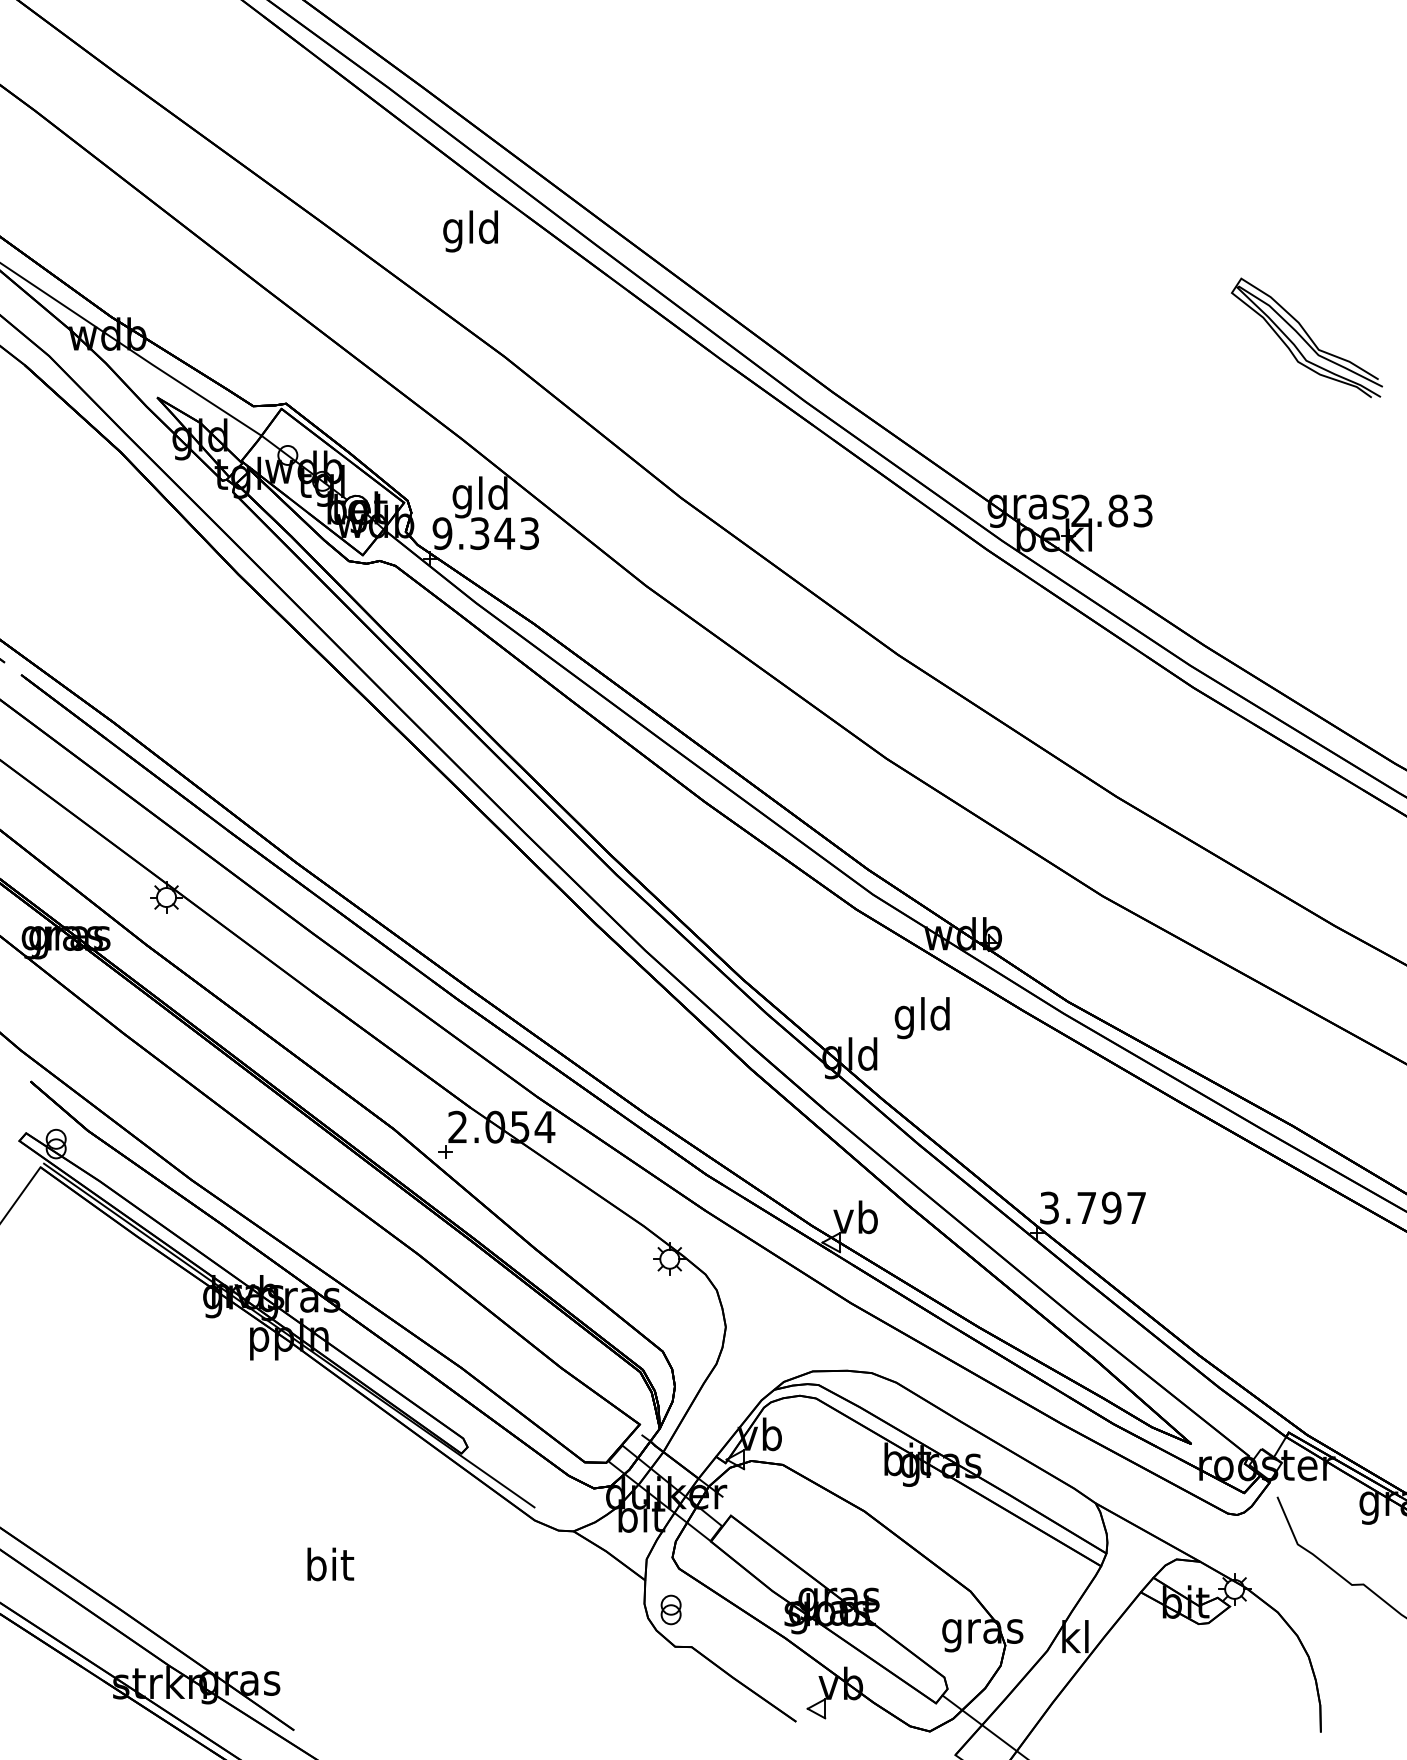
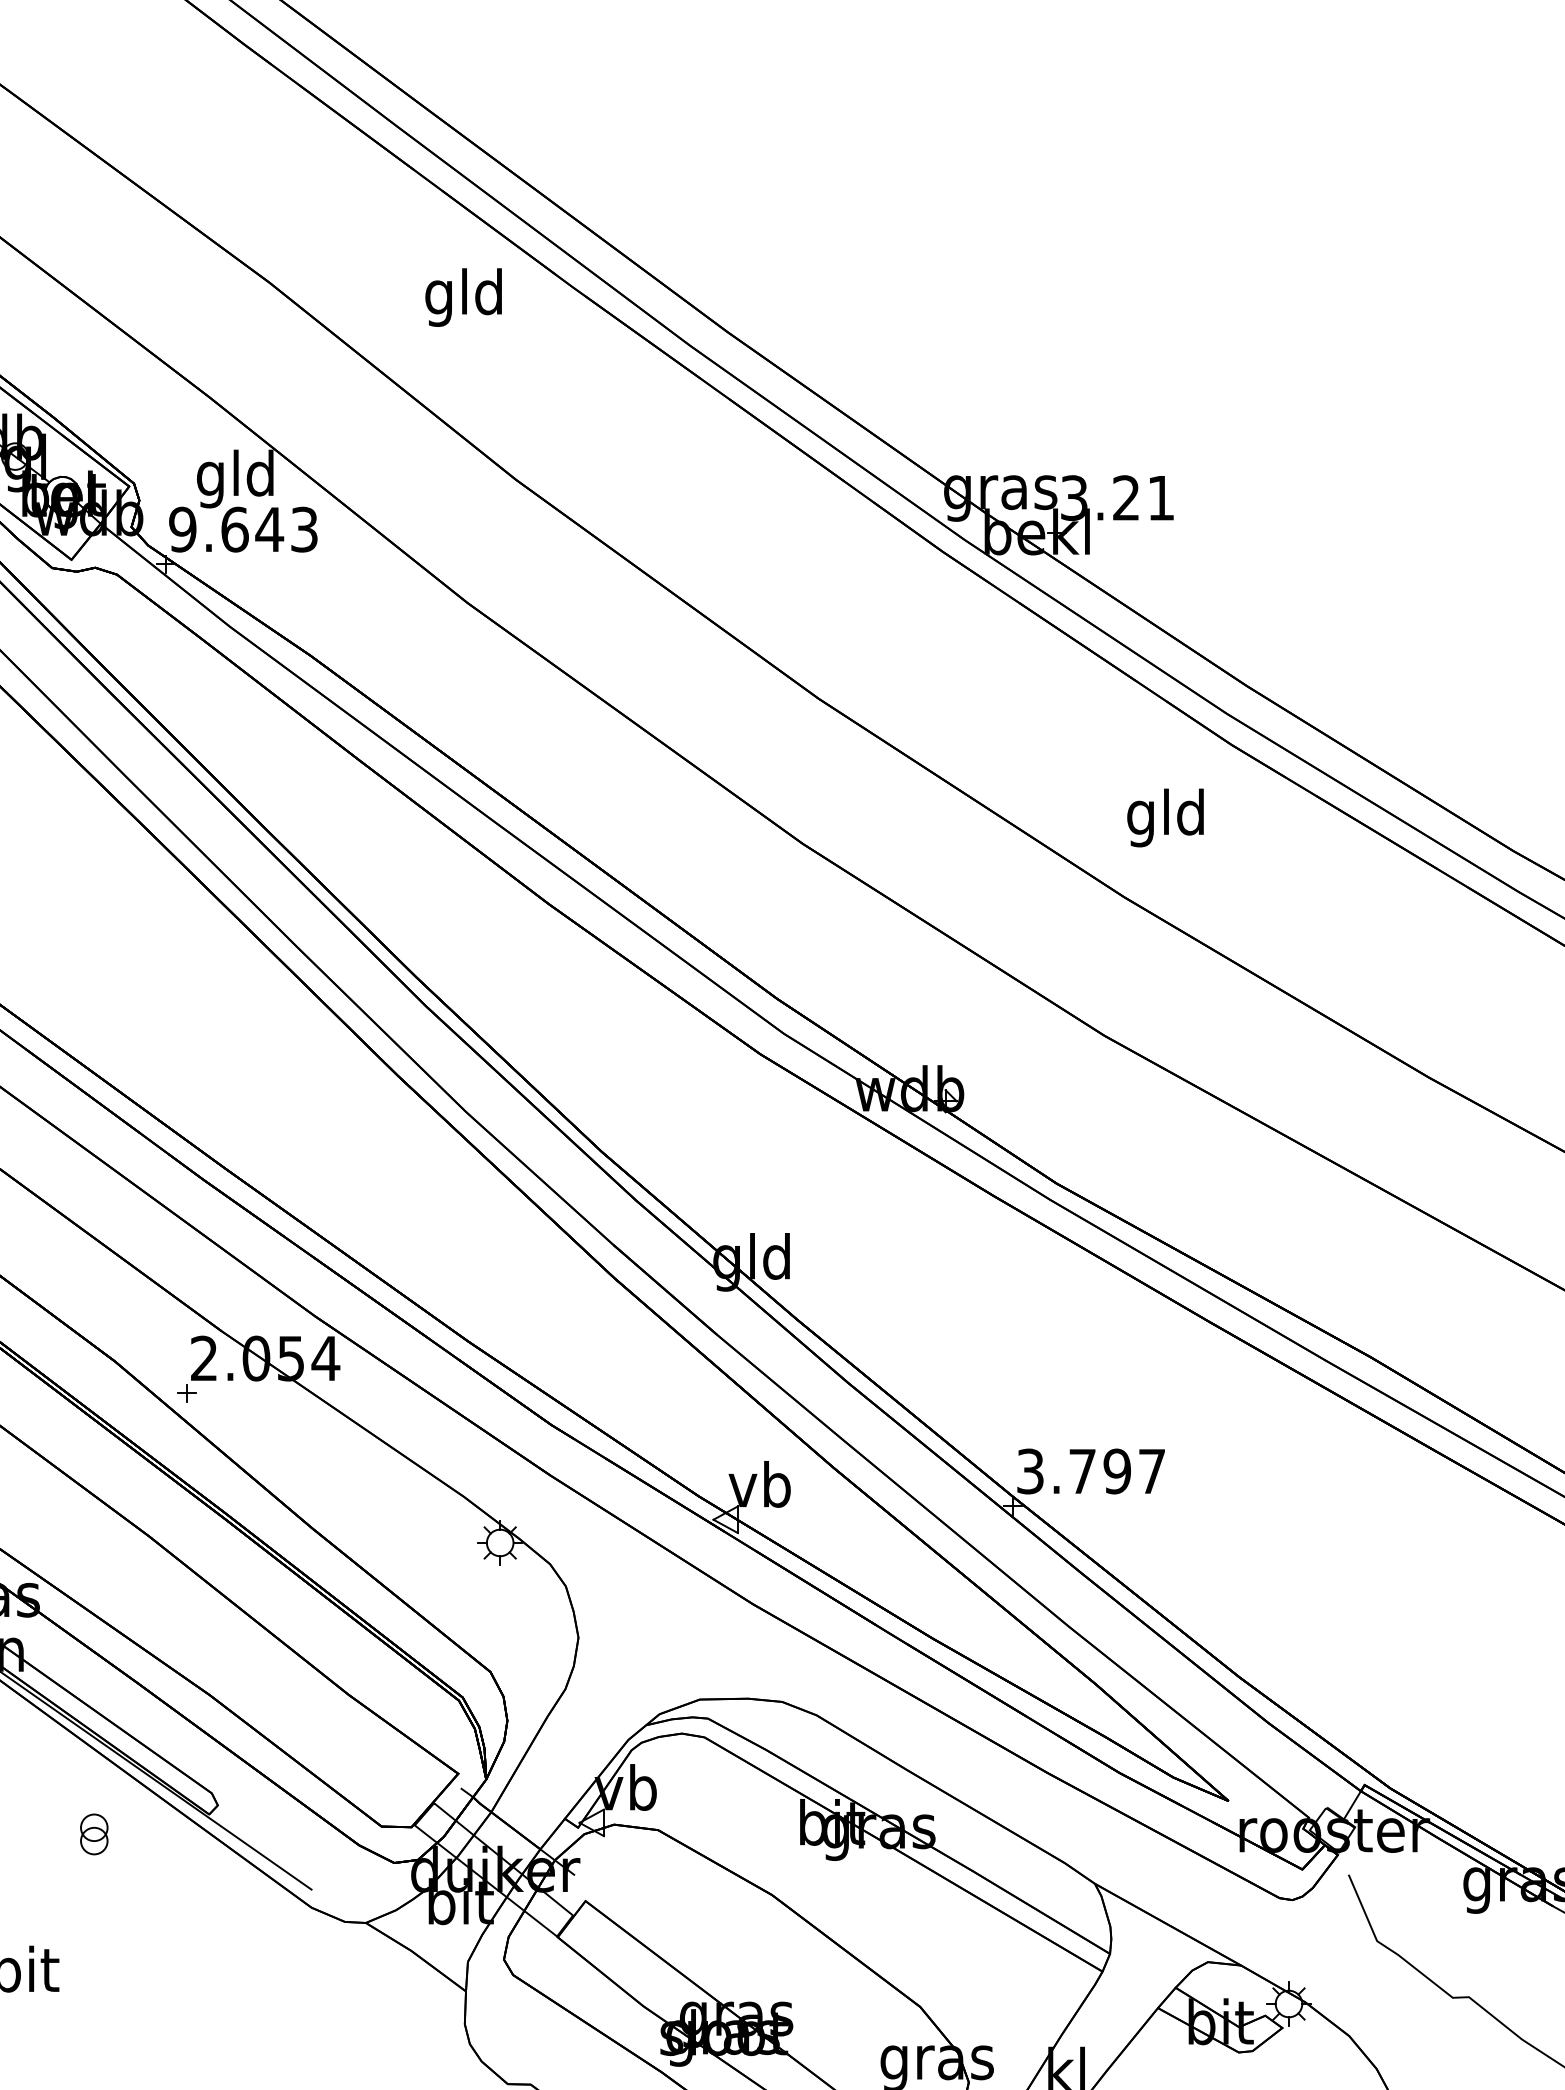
text: (470, 231) -> (463, 297), moved
part: (1306, 337) -> (1389, 255), removed
text: (1111, 510) -> (1117, 497), 2.83 -> 3.21
text: (479, 533) -> (234, 529), 9.343 -> 9.643
text: (921, 1018) -> (1164, 818), moved
part: (670, 1609) -> (93, 1833), moved

